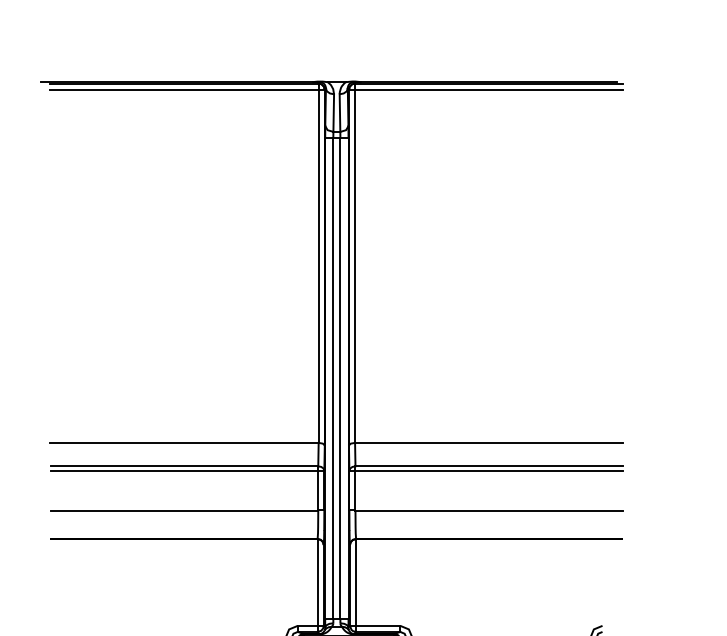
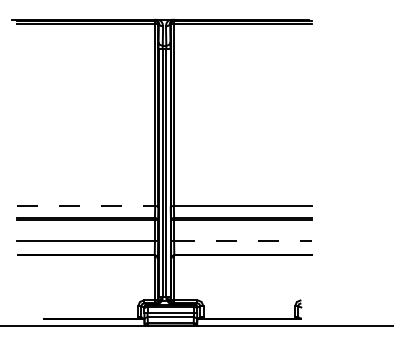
line: (185, 442) -> (86, 205), solid -> dashed
line: (490, 510) -> (243, 240), solid -> dashed

